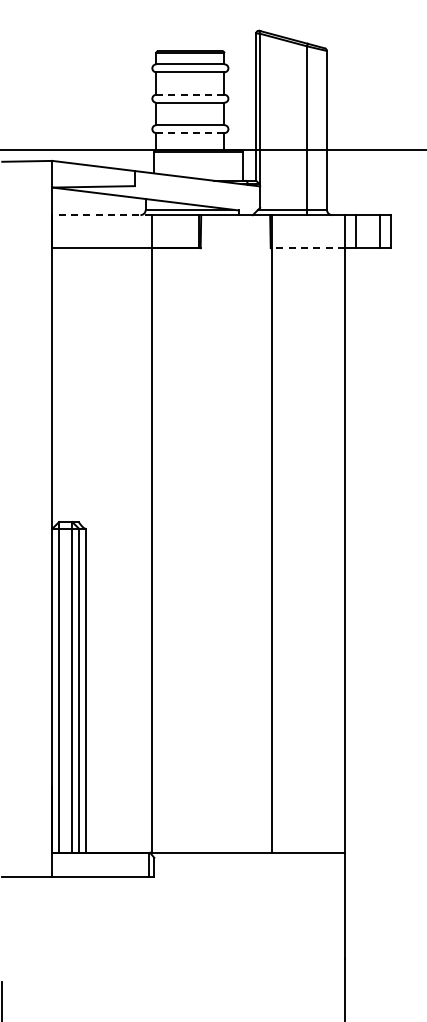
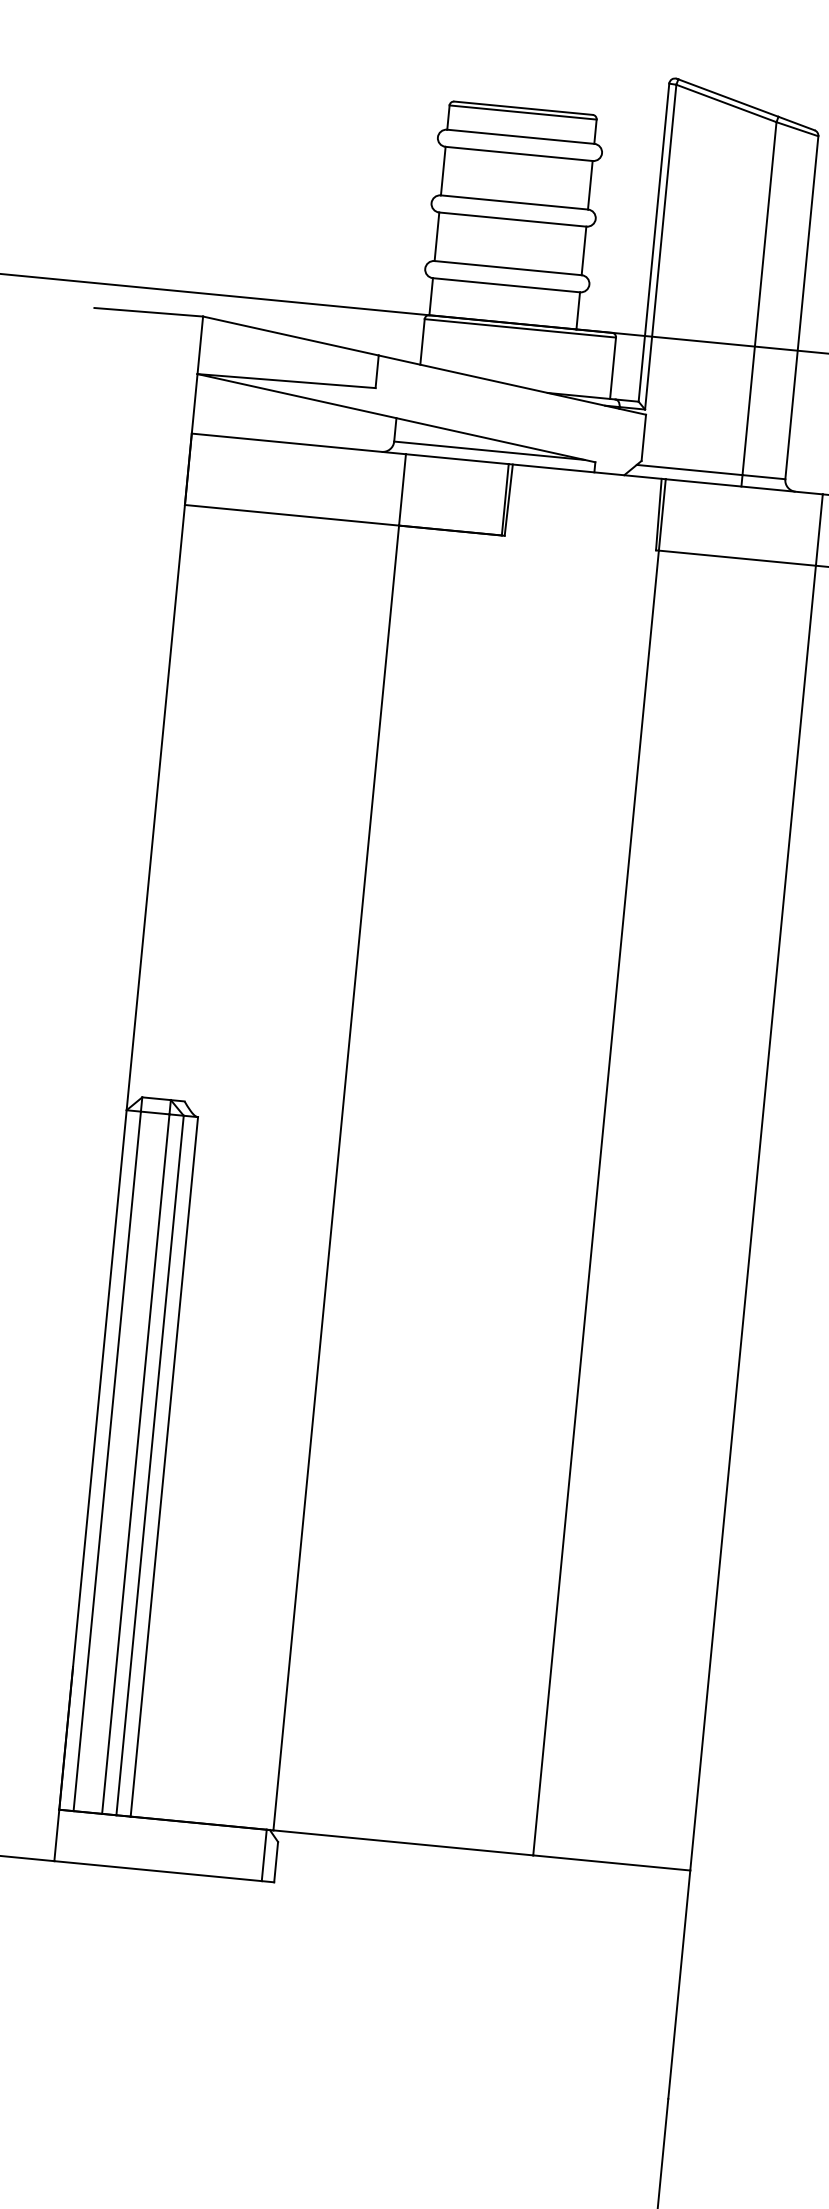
line: (189, 94) -> (512, 201), dashed -> solid
line: (189, 133) -> (504, 285), dashed -> solid
line: (102, 215) -> (299, 444), dashed -> solid
line: (307, 248) -> (735, 558), dashed -> solid

